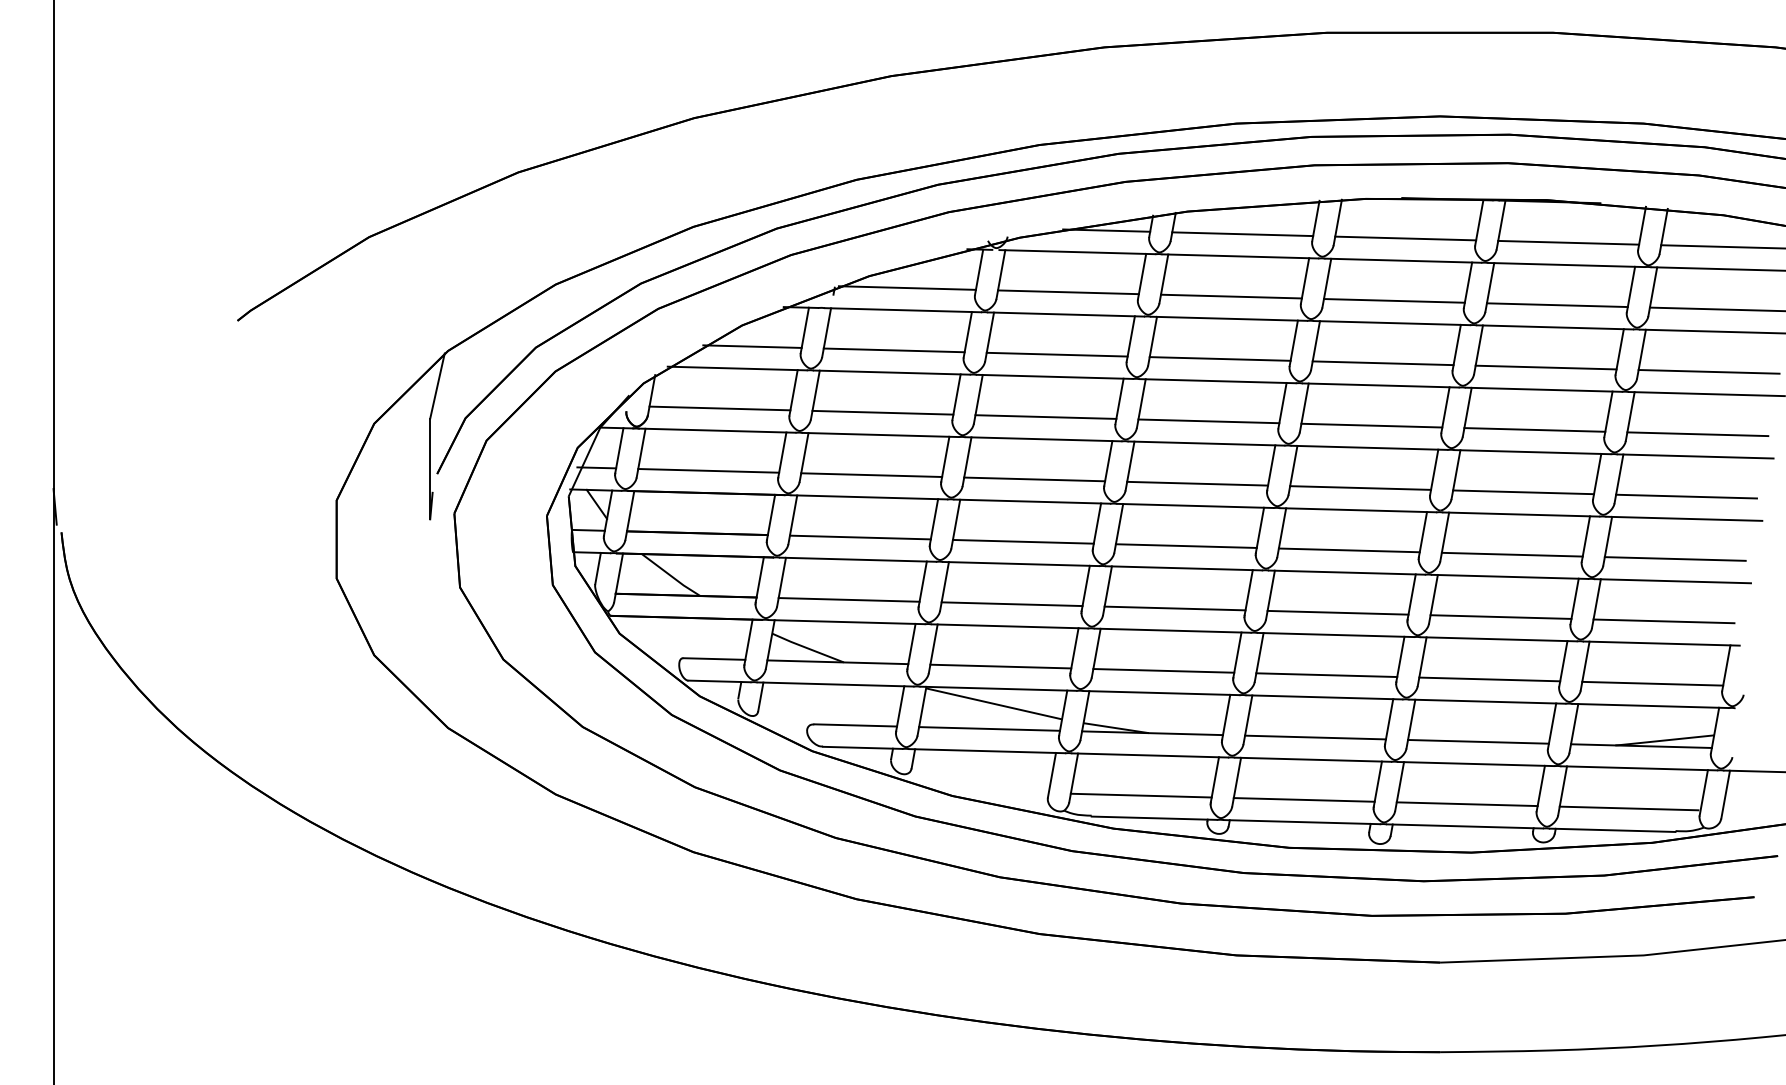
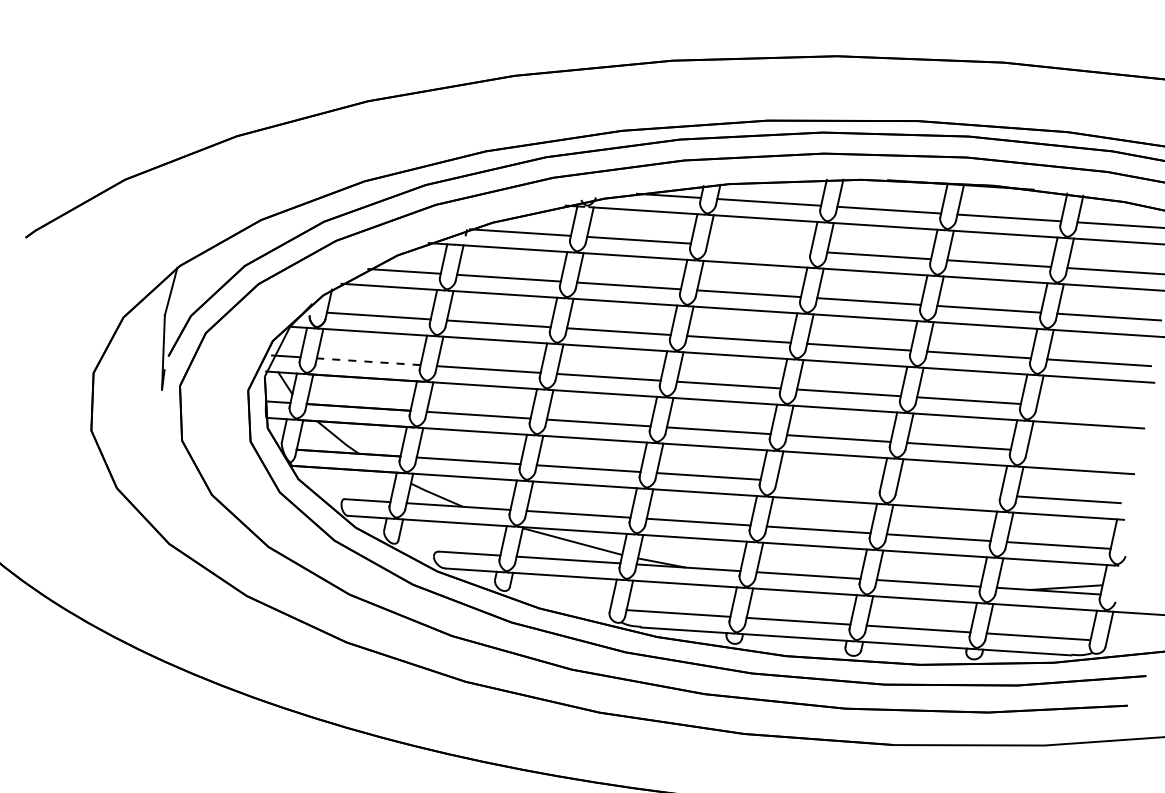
line: (1230, 296) -> (758, 247), removed
line: (708, 470) -> (368, 361), solid -> dashed
line: (1686, 496) -> (1089, 408), removed
line: (1674, 558) -> (1078, 453), removed
line: (1337, 612) -> (828, 483), removed
line: (1500, 616) -> (948, 491), removed

